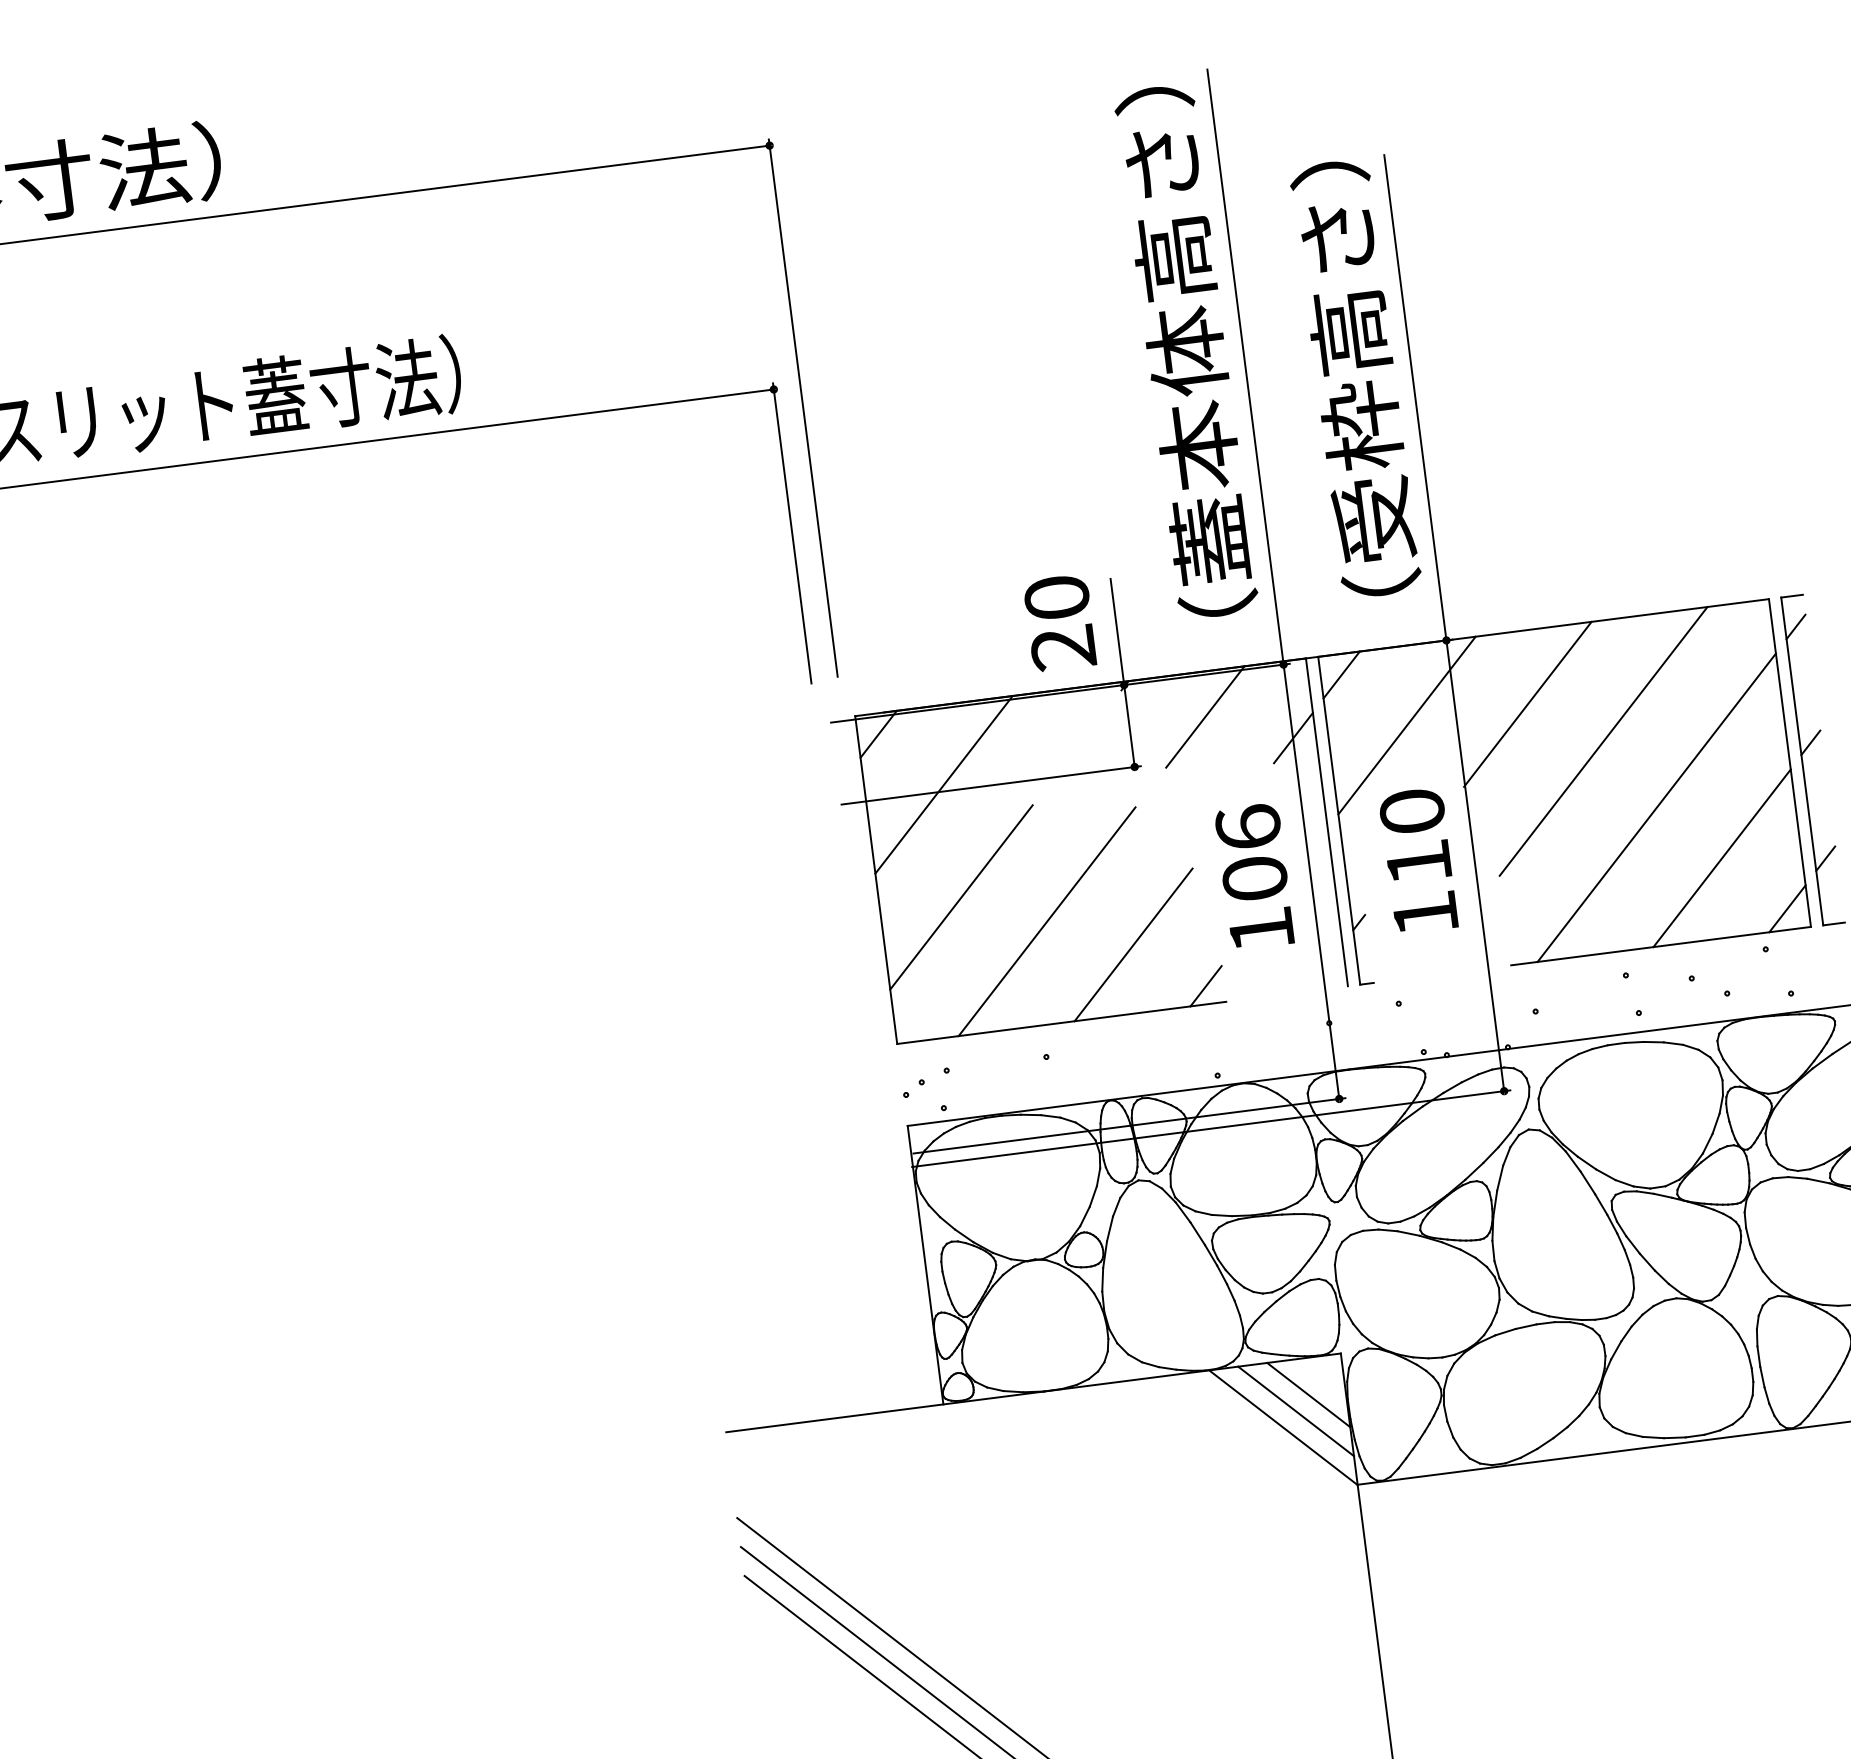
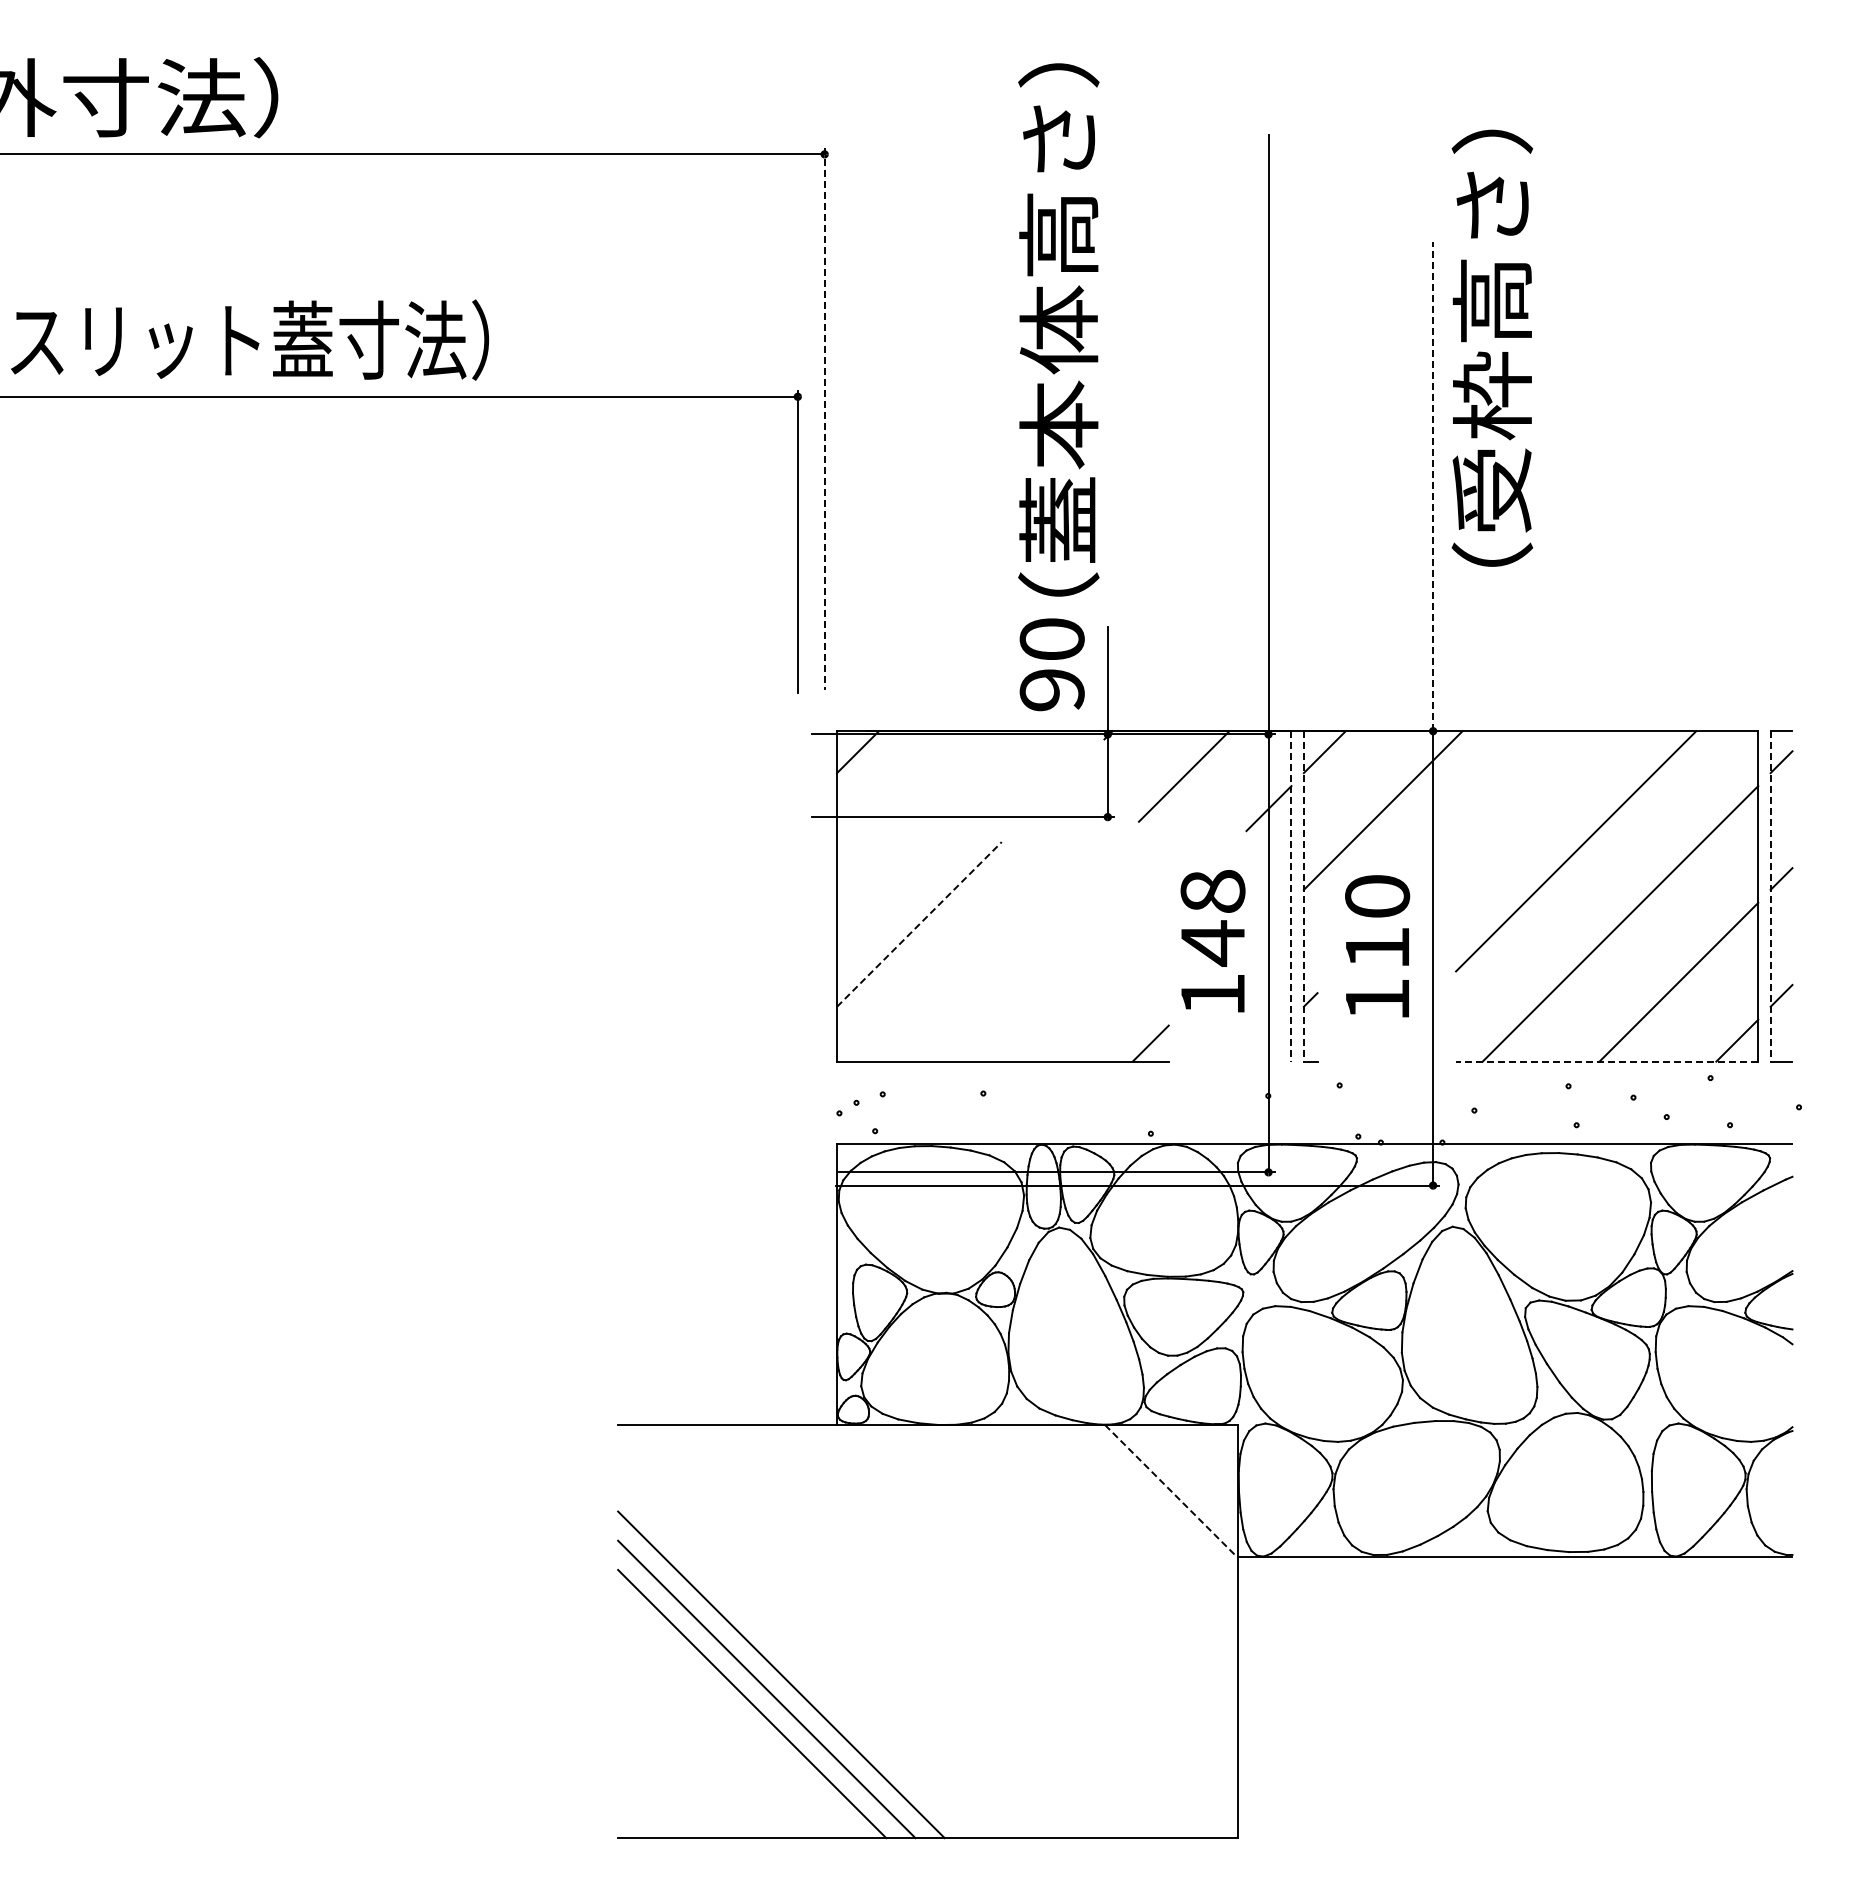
text: (1186, 351) -> (1058, 329), moved
text: (1355, 378) -> (1492, 347), moved
line: (1415, 397) -> (1433, 486), solid -> dashed
line: (803, 408) -> (824, 419), solid -> dashed
text: (1063, 648) -> (1052, 690), 20 -> 90
line: (1527, 703) -> (1505, 804), removed
line: (1802, 761) -> (1770, 896), solid -> dashed
line: (944, 784) -> (916, 810), removed
line: (1338, 820) -> (1303, 896), solid -> dashed
line: (1326, 822) -> (1291, 896), solid -> dashed
text: (1251, 853) -> (1212, 917), 106 -> 148
line: (961, 897) -> (919, 924), solid -> dashed
line: (1047, 921) -> (1001, 959), removed
line: (1133, 945) -> (1083, 993), removed
line: (1660, 946) -> (1606, 1061), solid -> dashed
line: (1308, 1395) -> (1200, 1462), removed
line: (1295, 1411) -> (1185, 1476), removed
line: (1283, 1427) -> (1171, 1491), solid -> dashed

